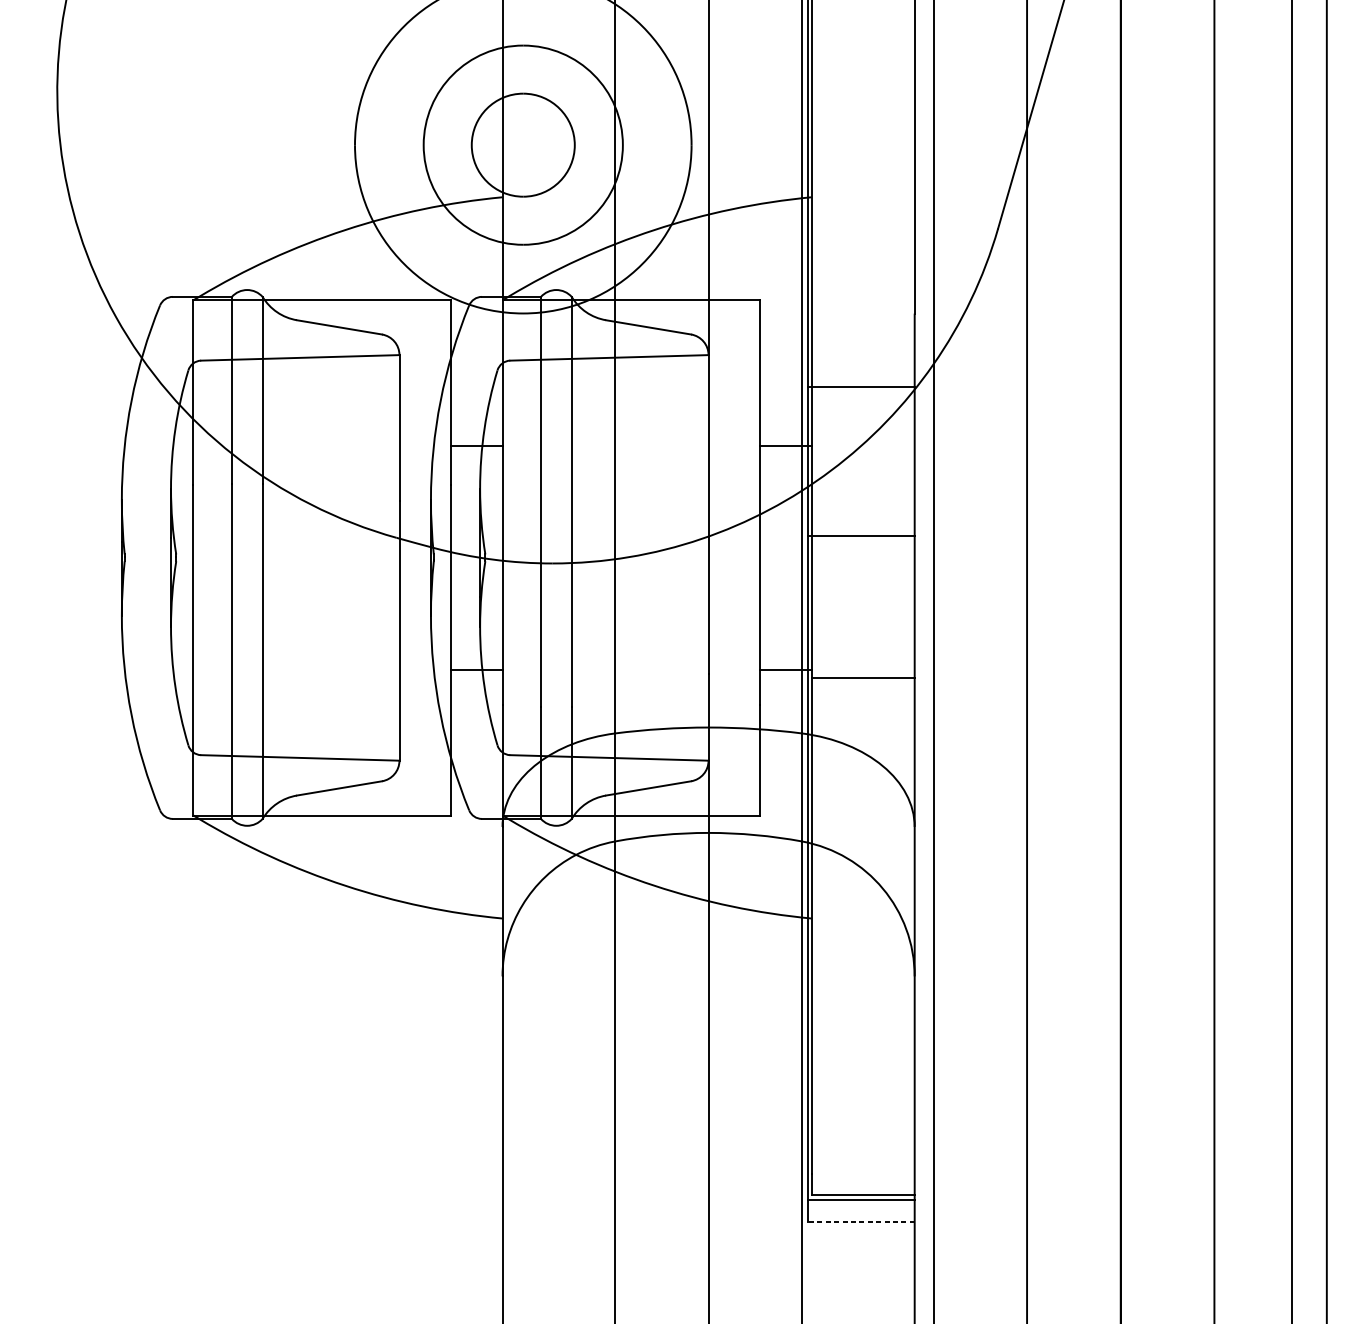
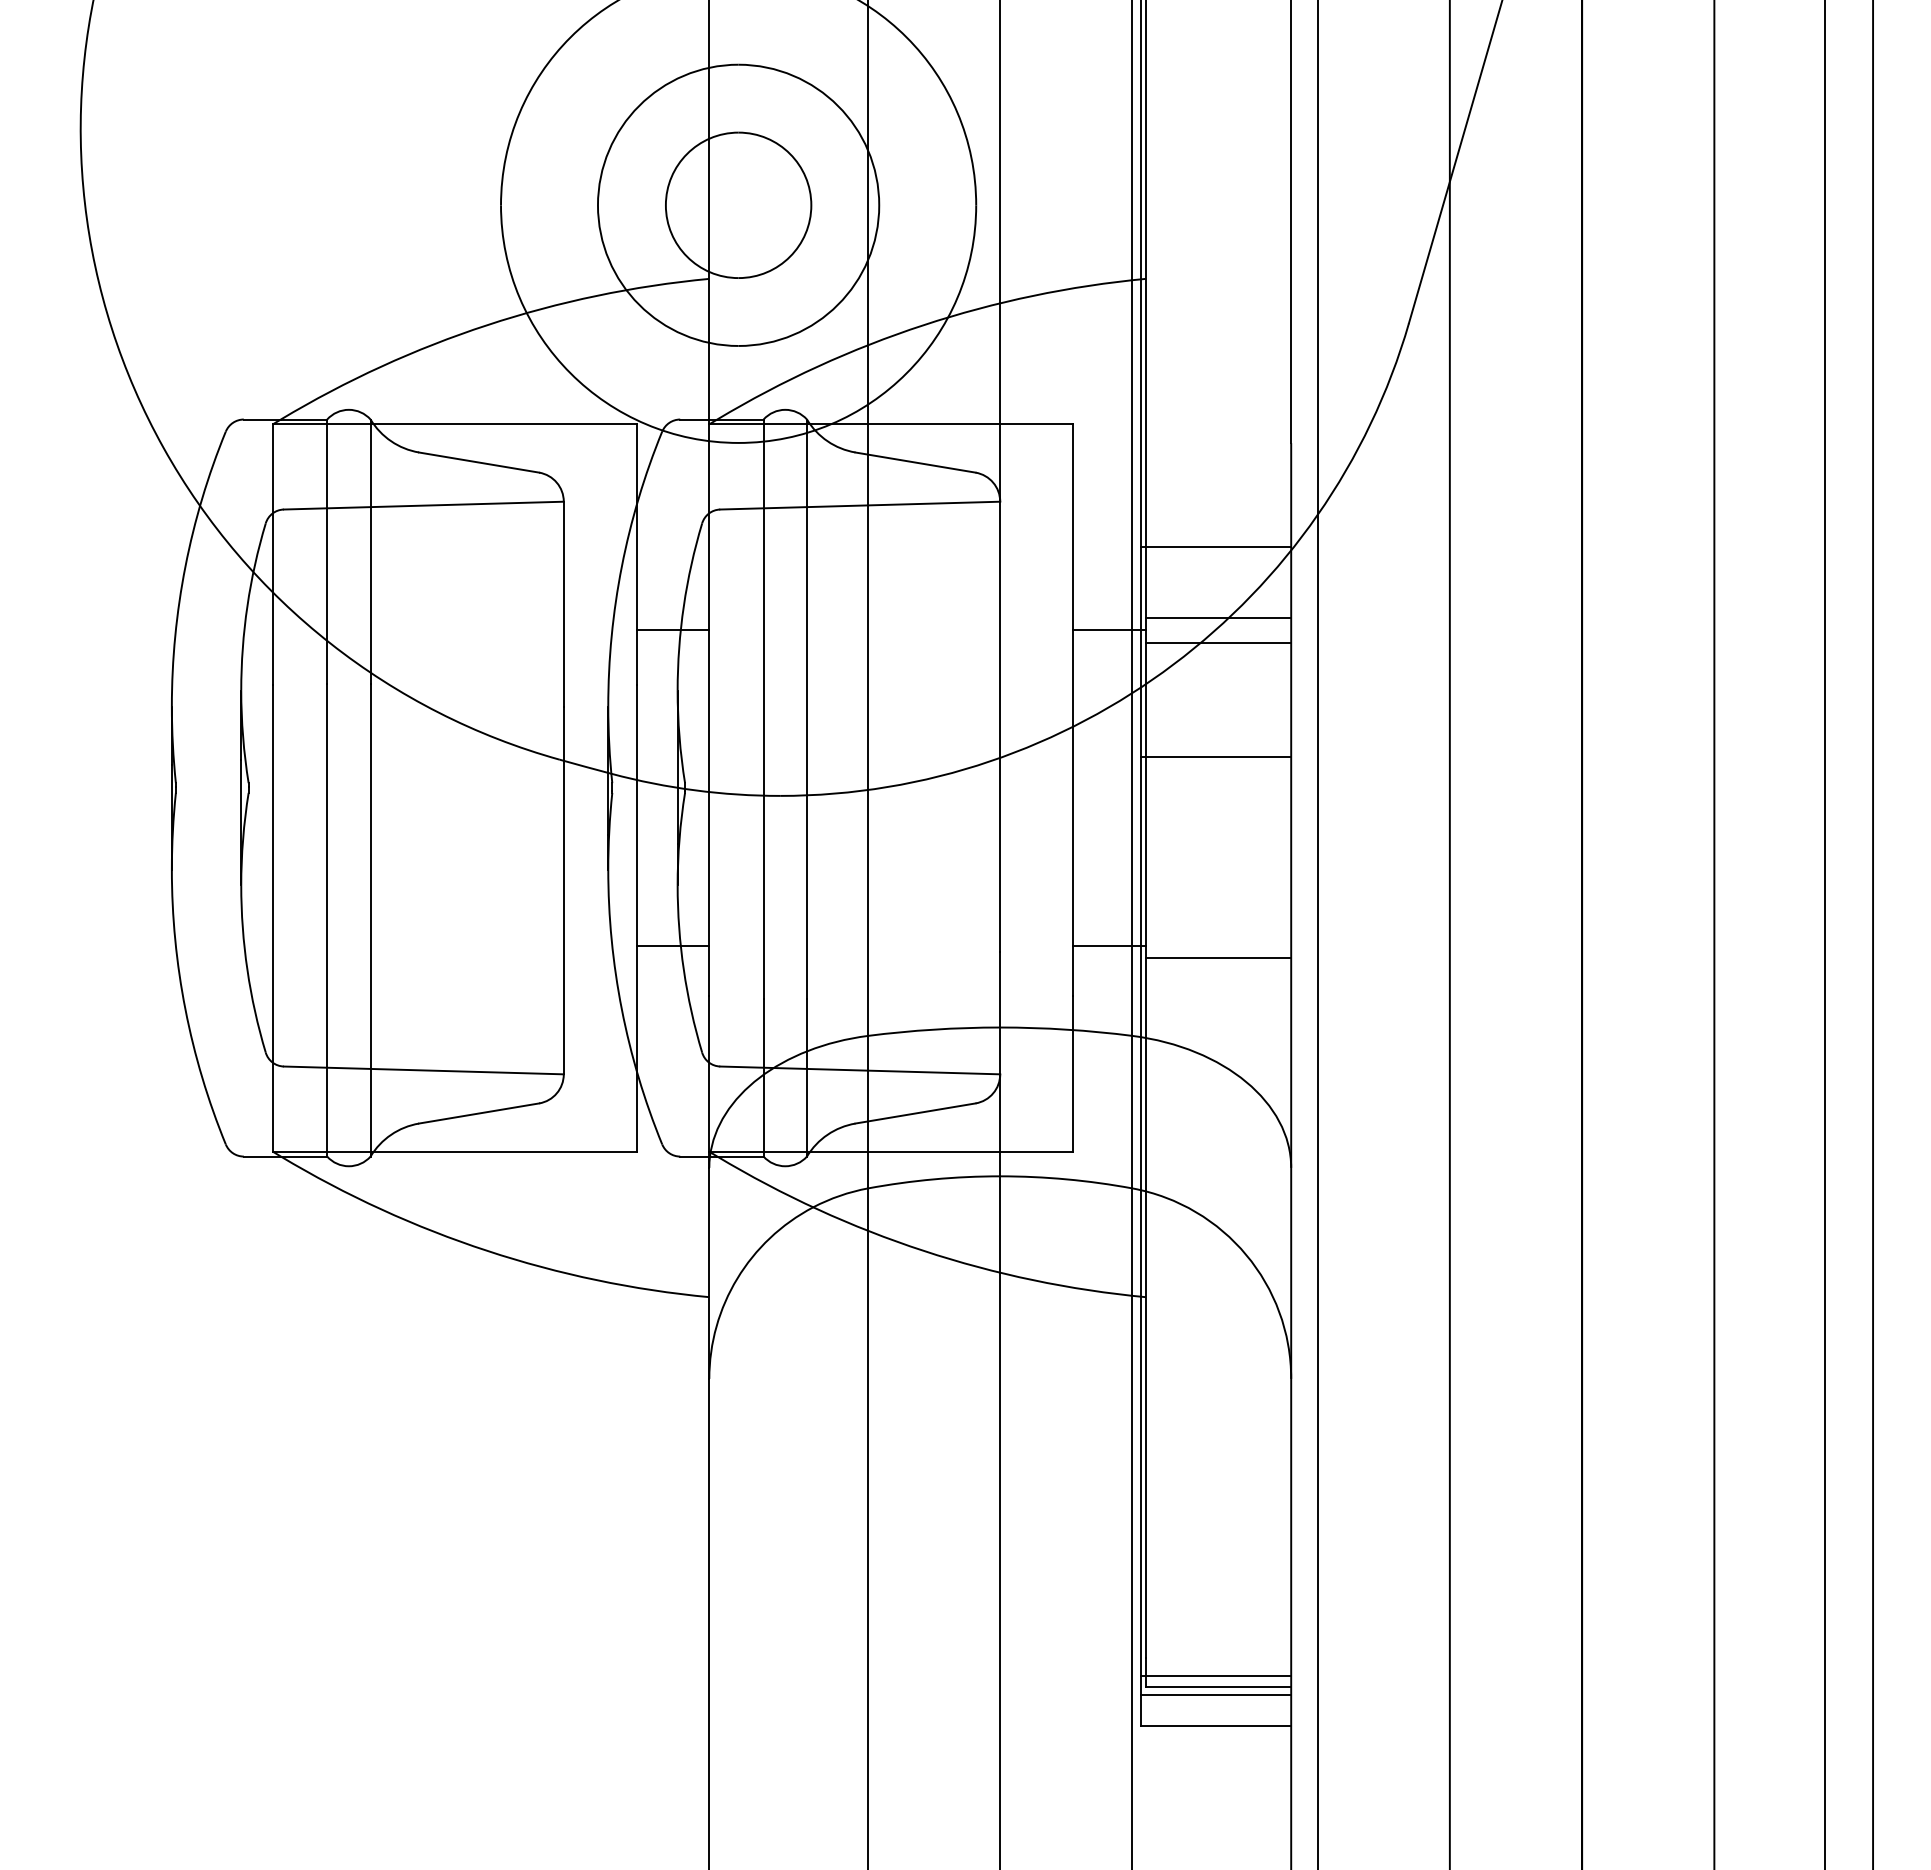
line: (863, 437) -> (1218, 618), added
line: (863, 454) -> (1218, 642), added
line: (861, 1187) -> (1215, 1676), added
line: (861, 1221) -> (1215, 1725), dashed -> solid

